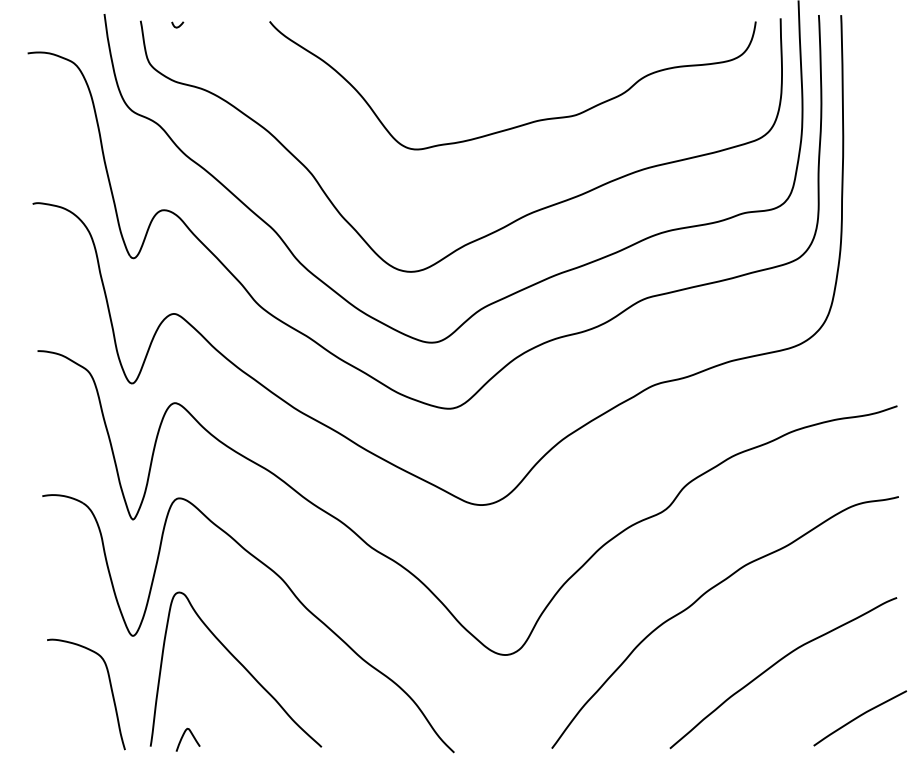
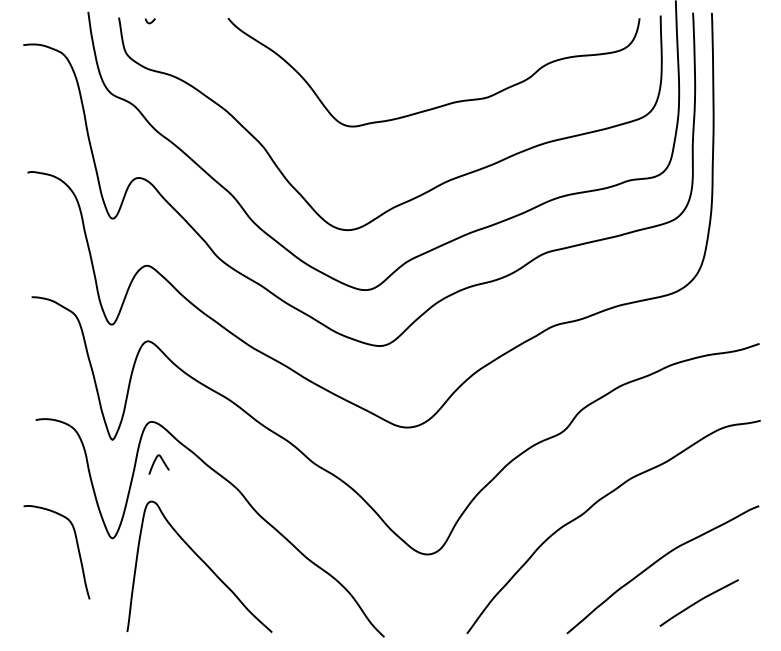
curve: (110, 689) -> (77, 548), moved
curve: (859, 717) -> (698, 602), moved
curve: (183, 737) -> (155, 462), moved

